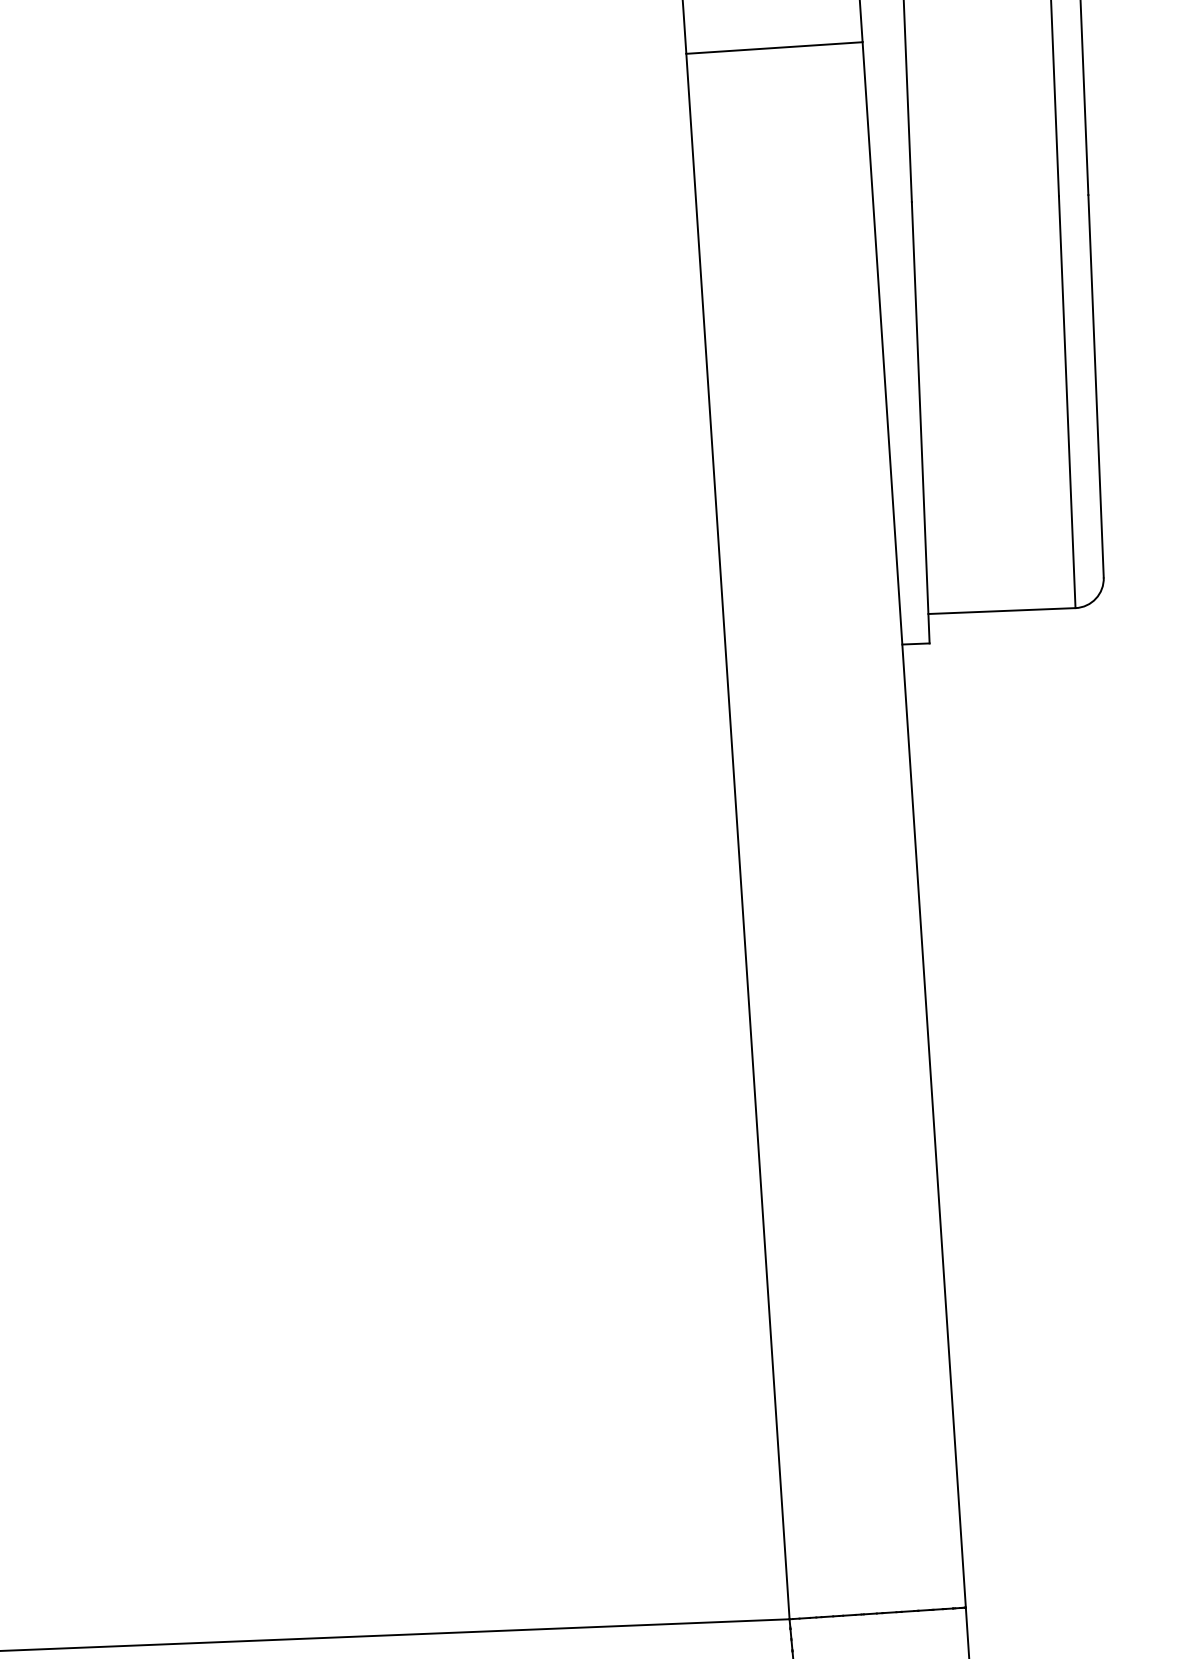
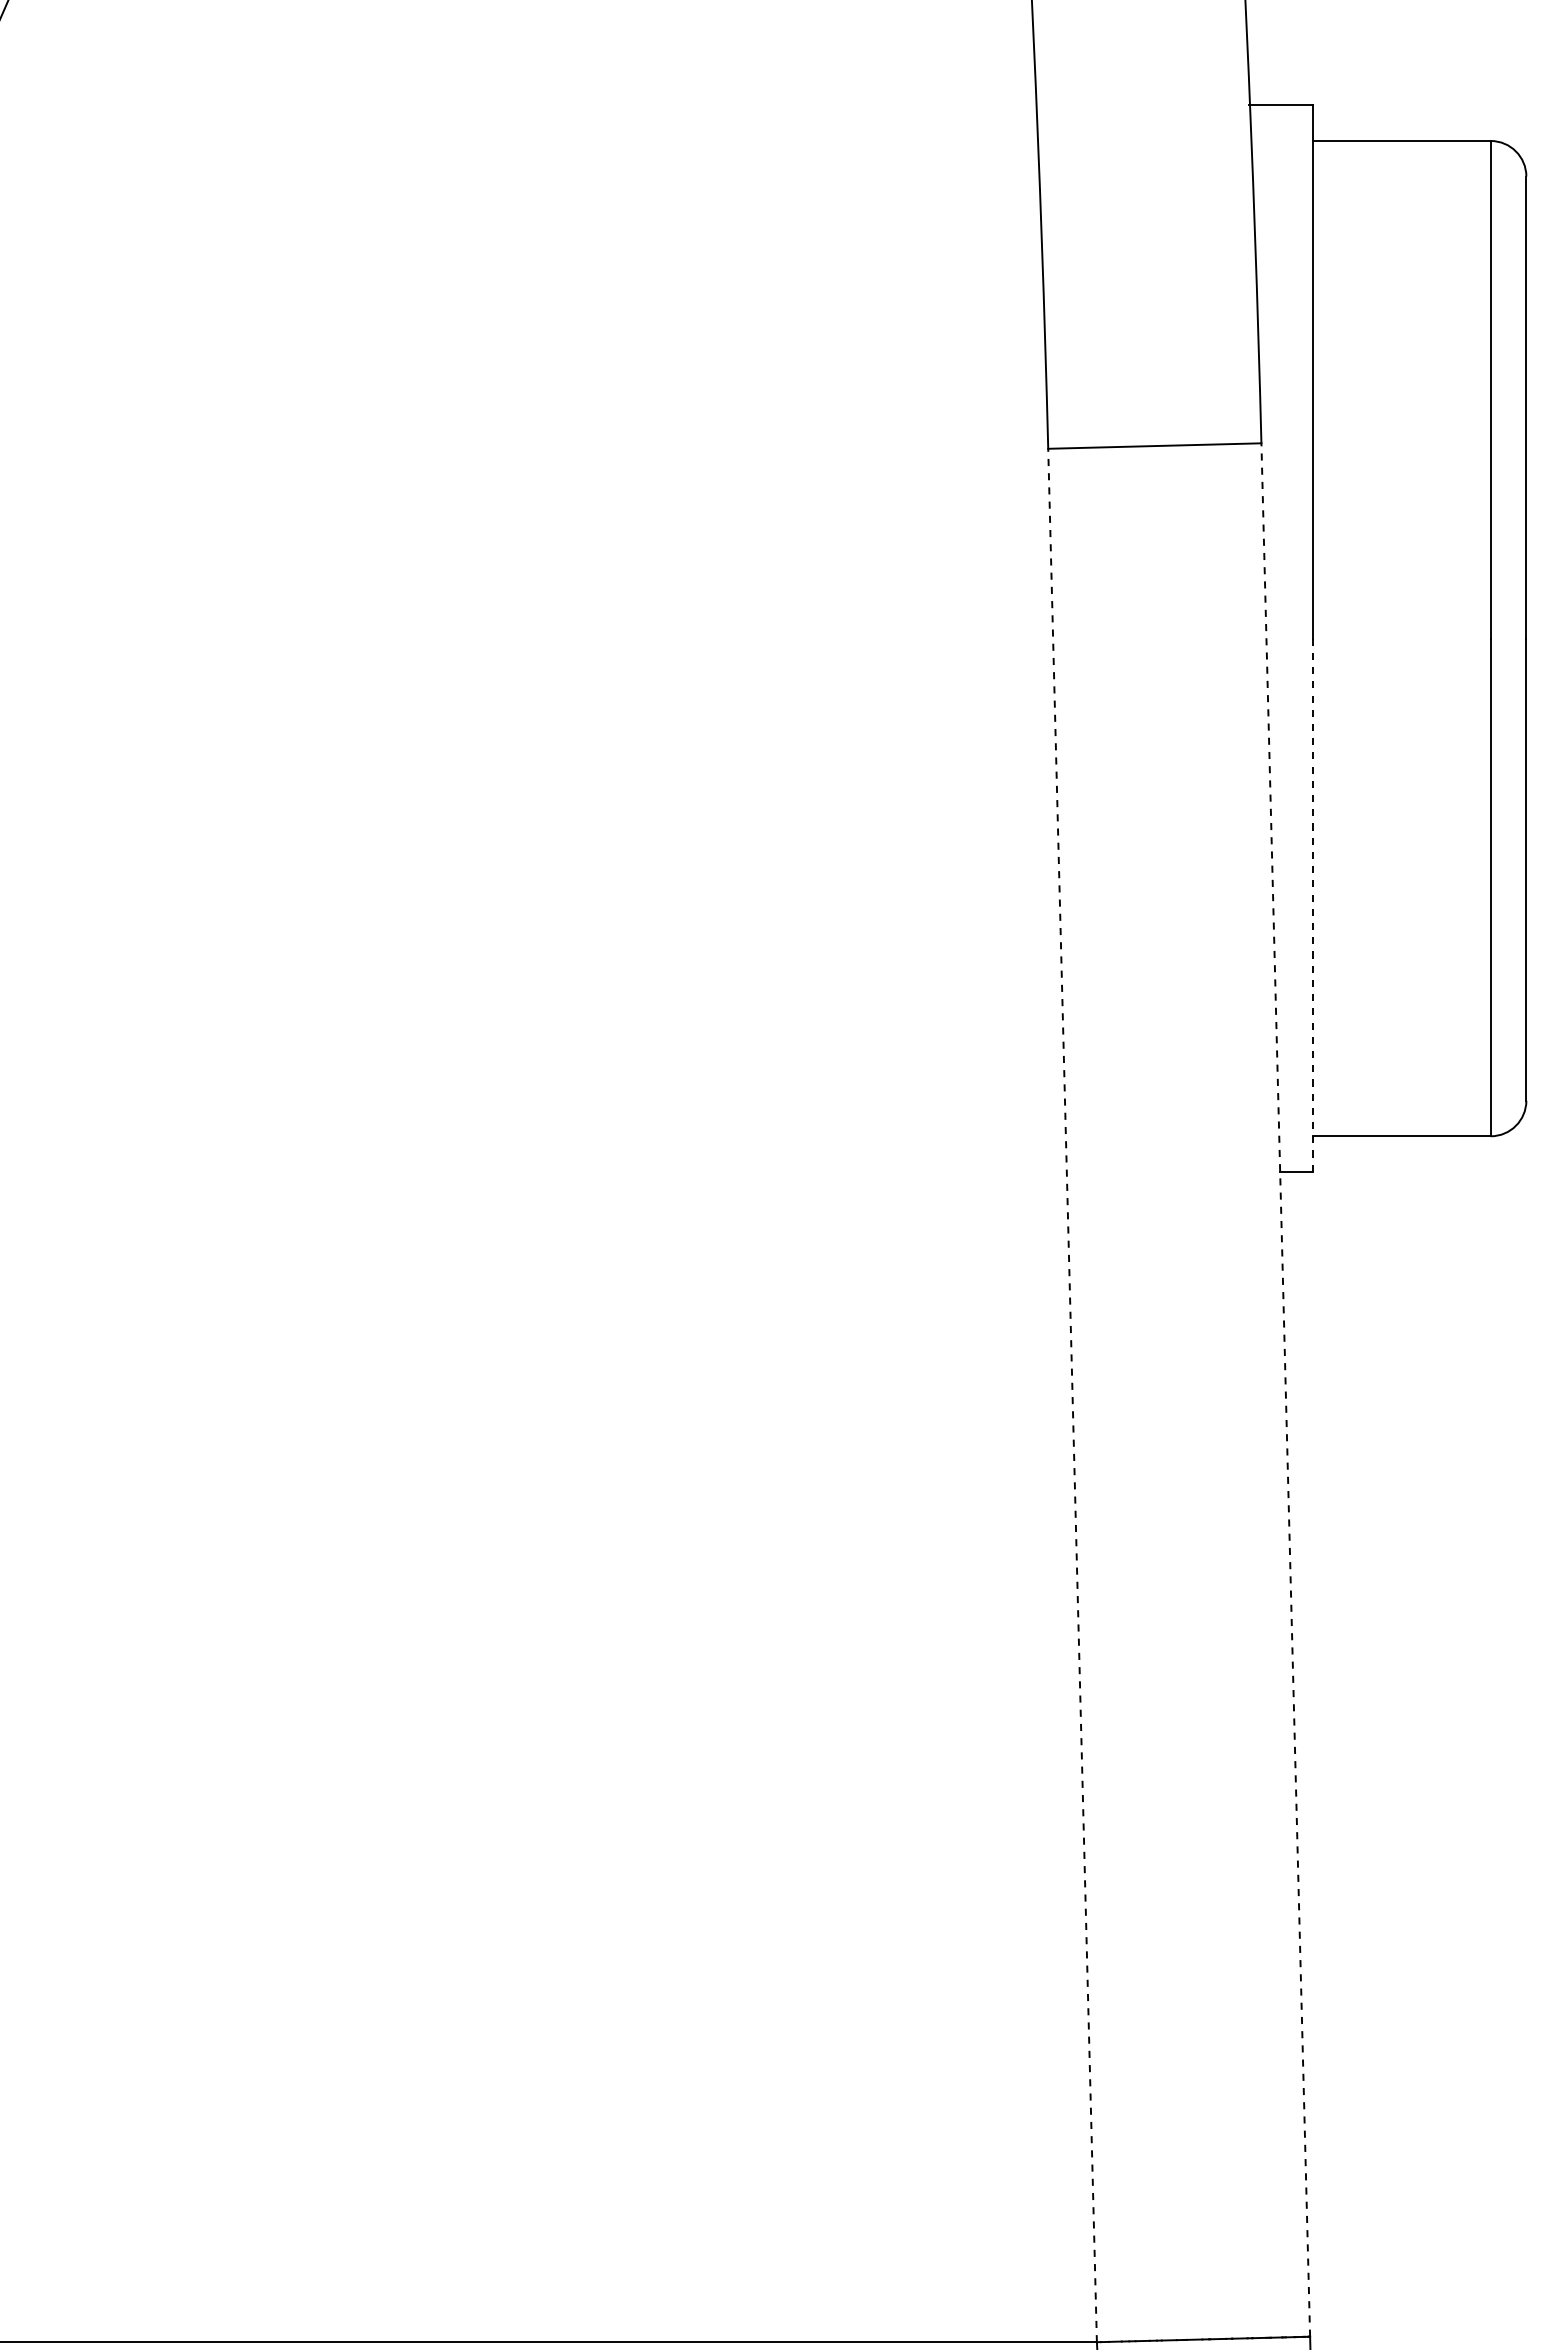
line: (921, 423) -> (1313, 905), solid -> dashed
line: (913, 824) -> (1285, 1389), solid -> dashed
line: (737, 836) -> (1072, 1395), solid -> dashed

